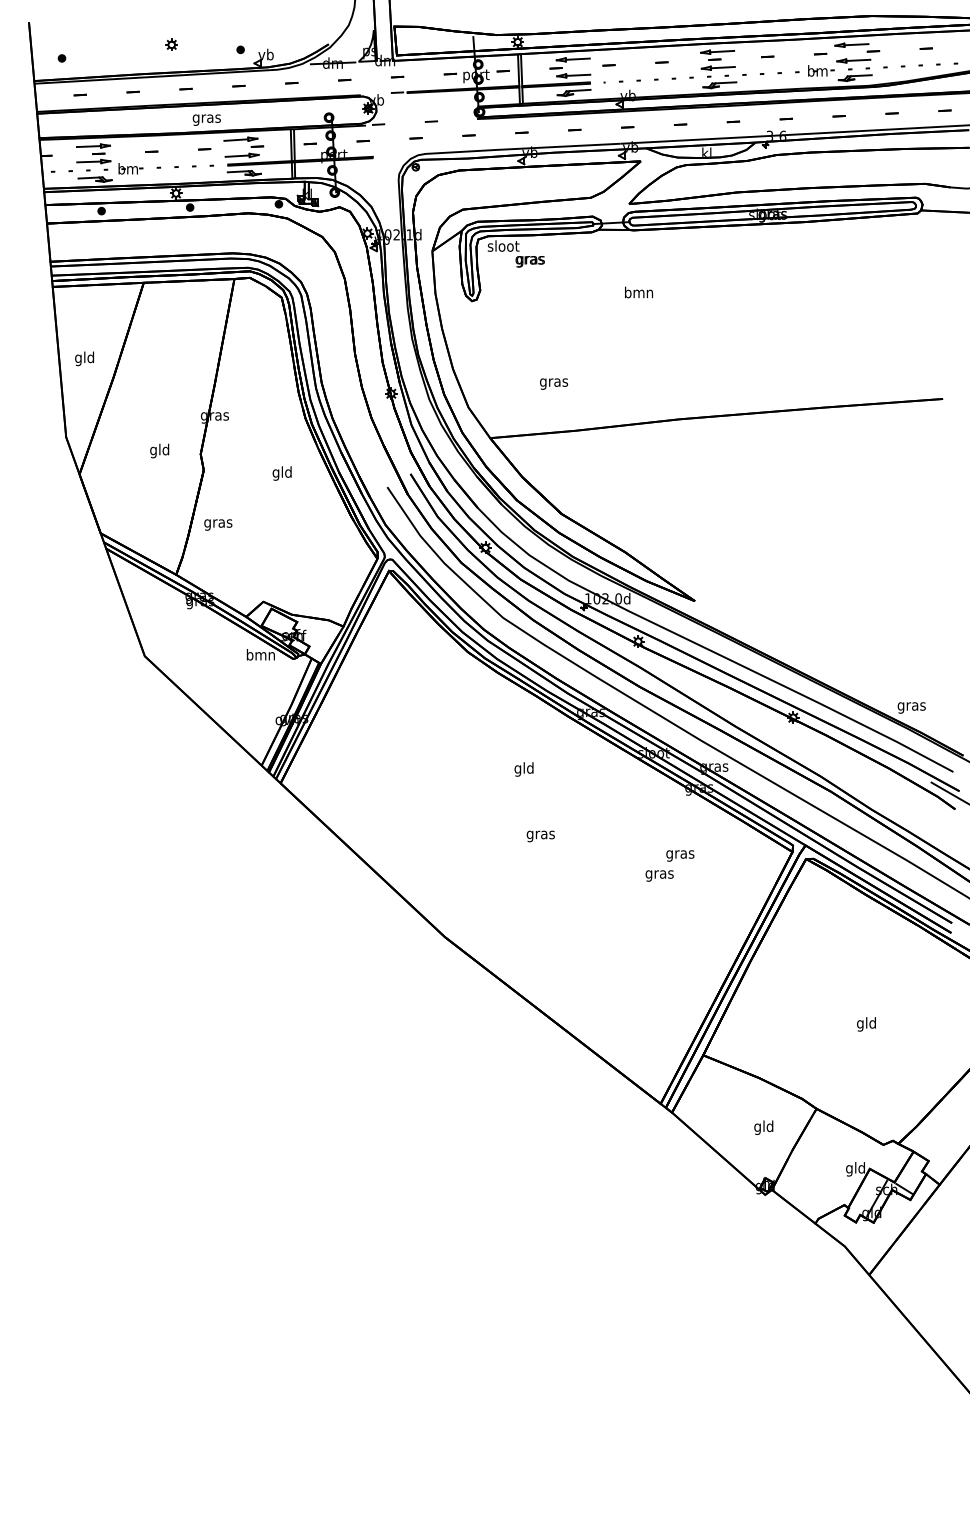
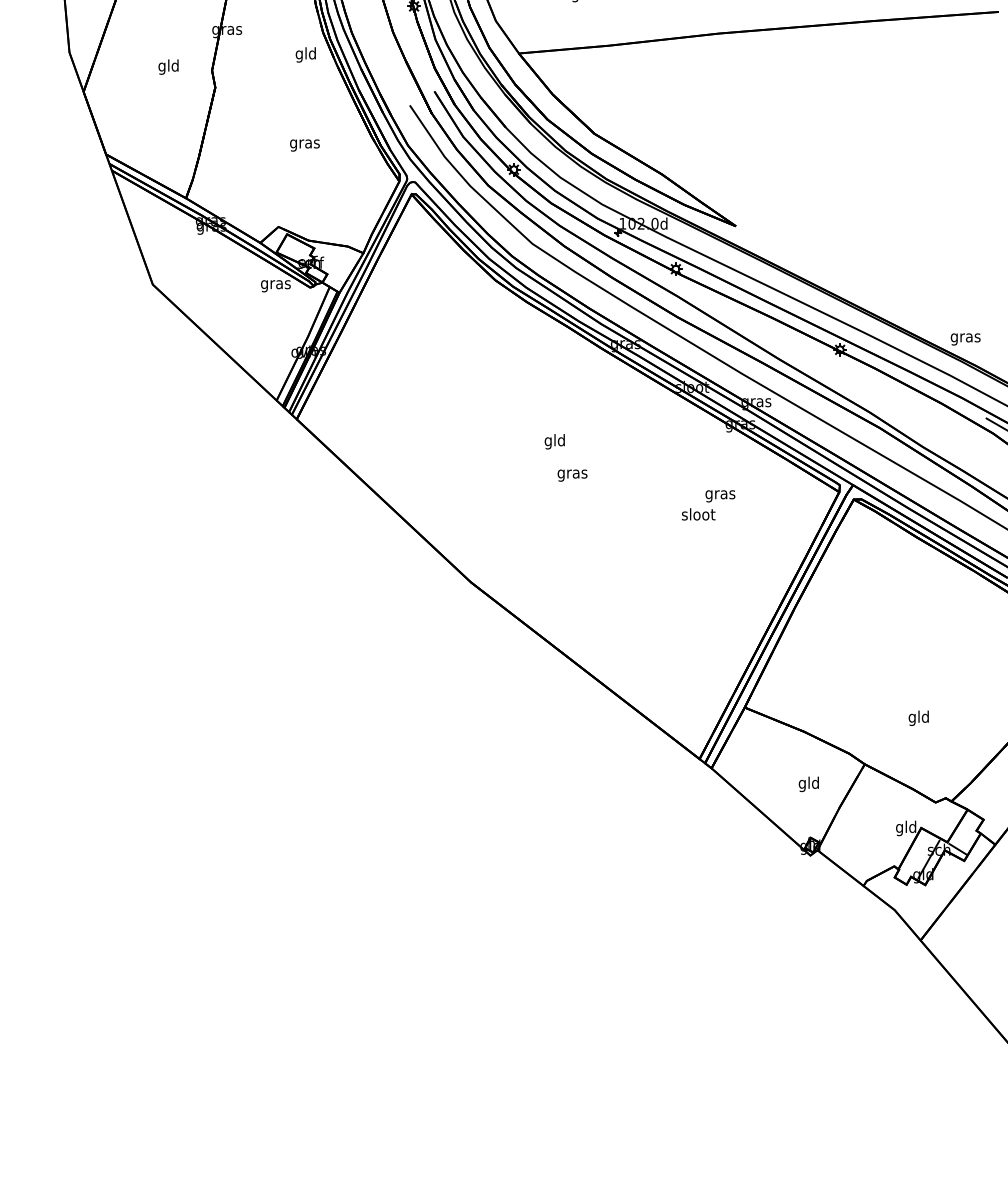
text: (281, 473) -> (305, 54), moved
text: (218, 524) -> (305, 144), moved
text: (260, 656) -> (275, 284), bmn -> gras
text: (523, 769) -> (554, 441), moved
text: (659, 874) -> (698, 515), gras -> sloot
text: (866, 1024) -> (918, 718), moved

